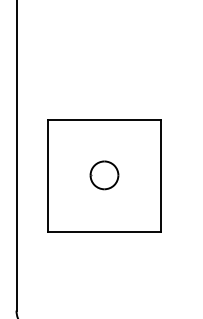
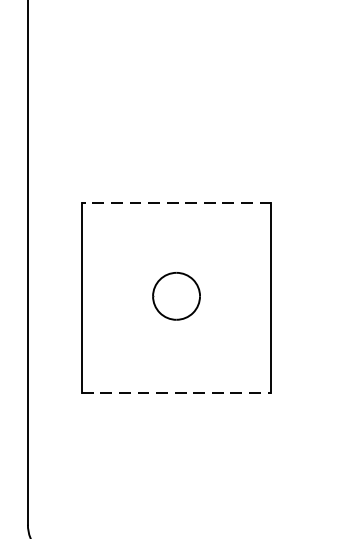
line: (104, 120) -> (176, 203), solid -> dashed
line: (105, 232) -> (178, 392), solid -> dashed

